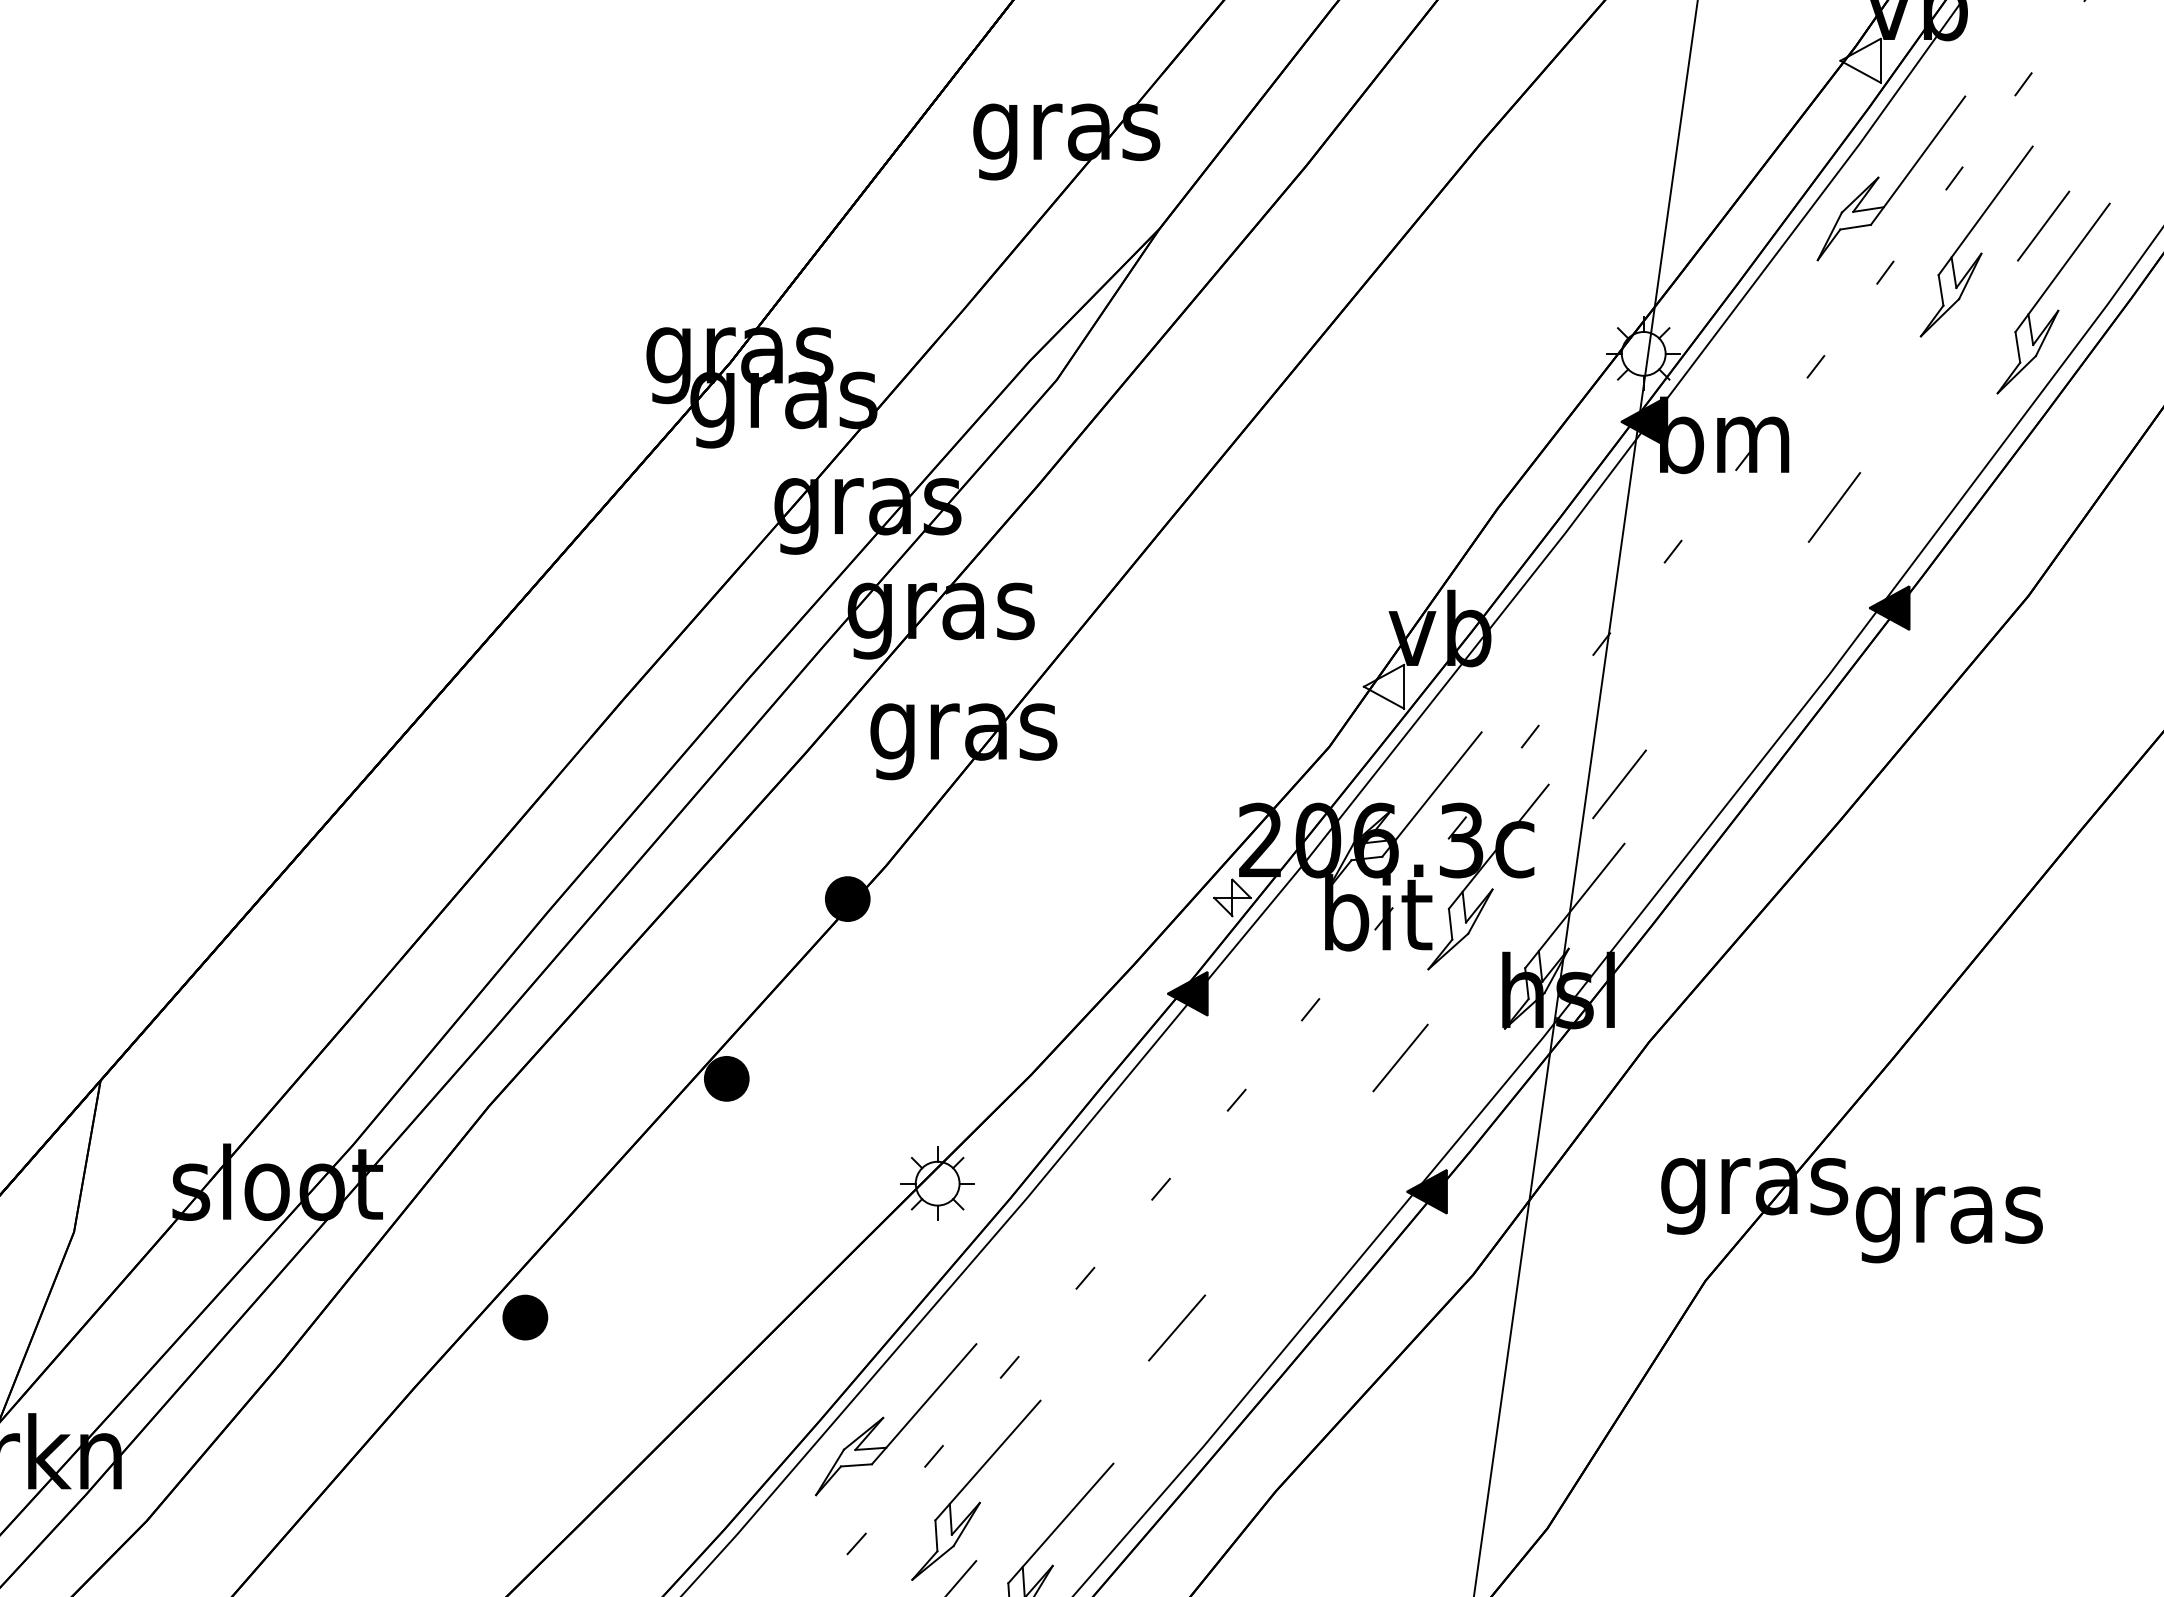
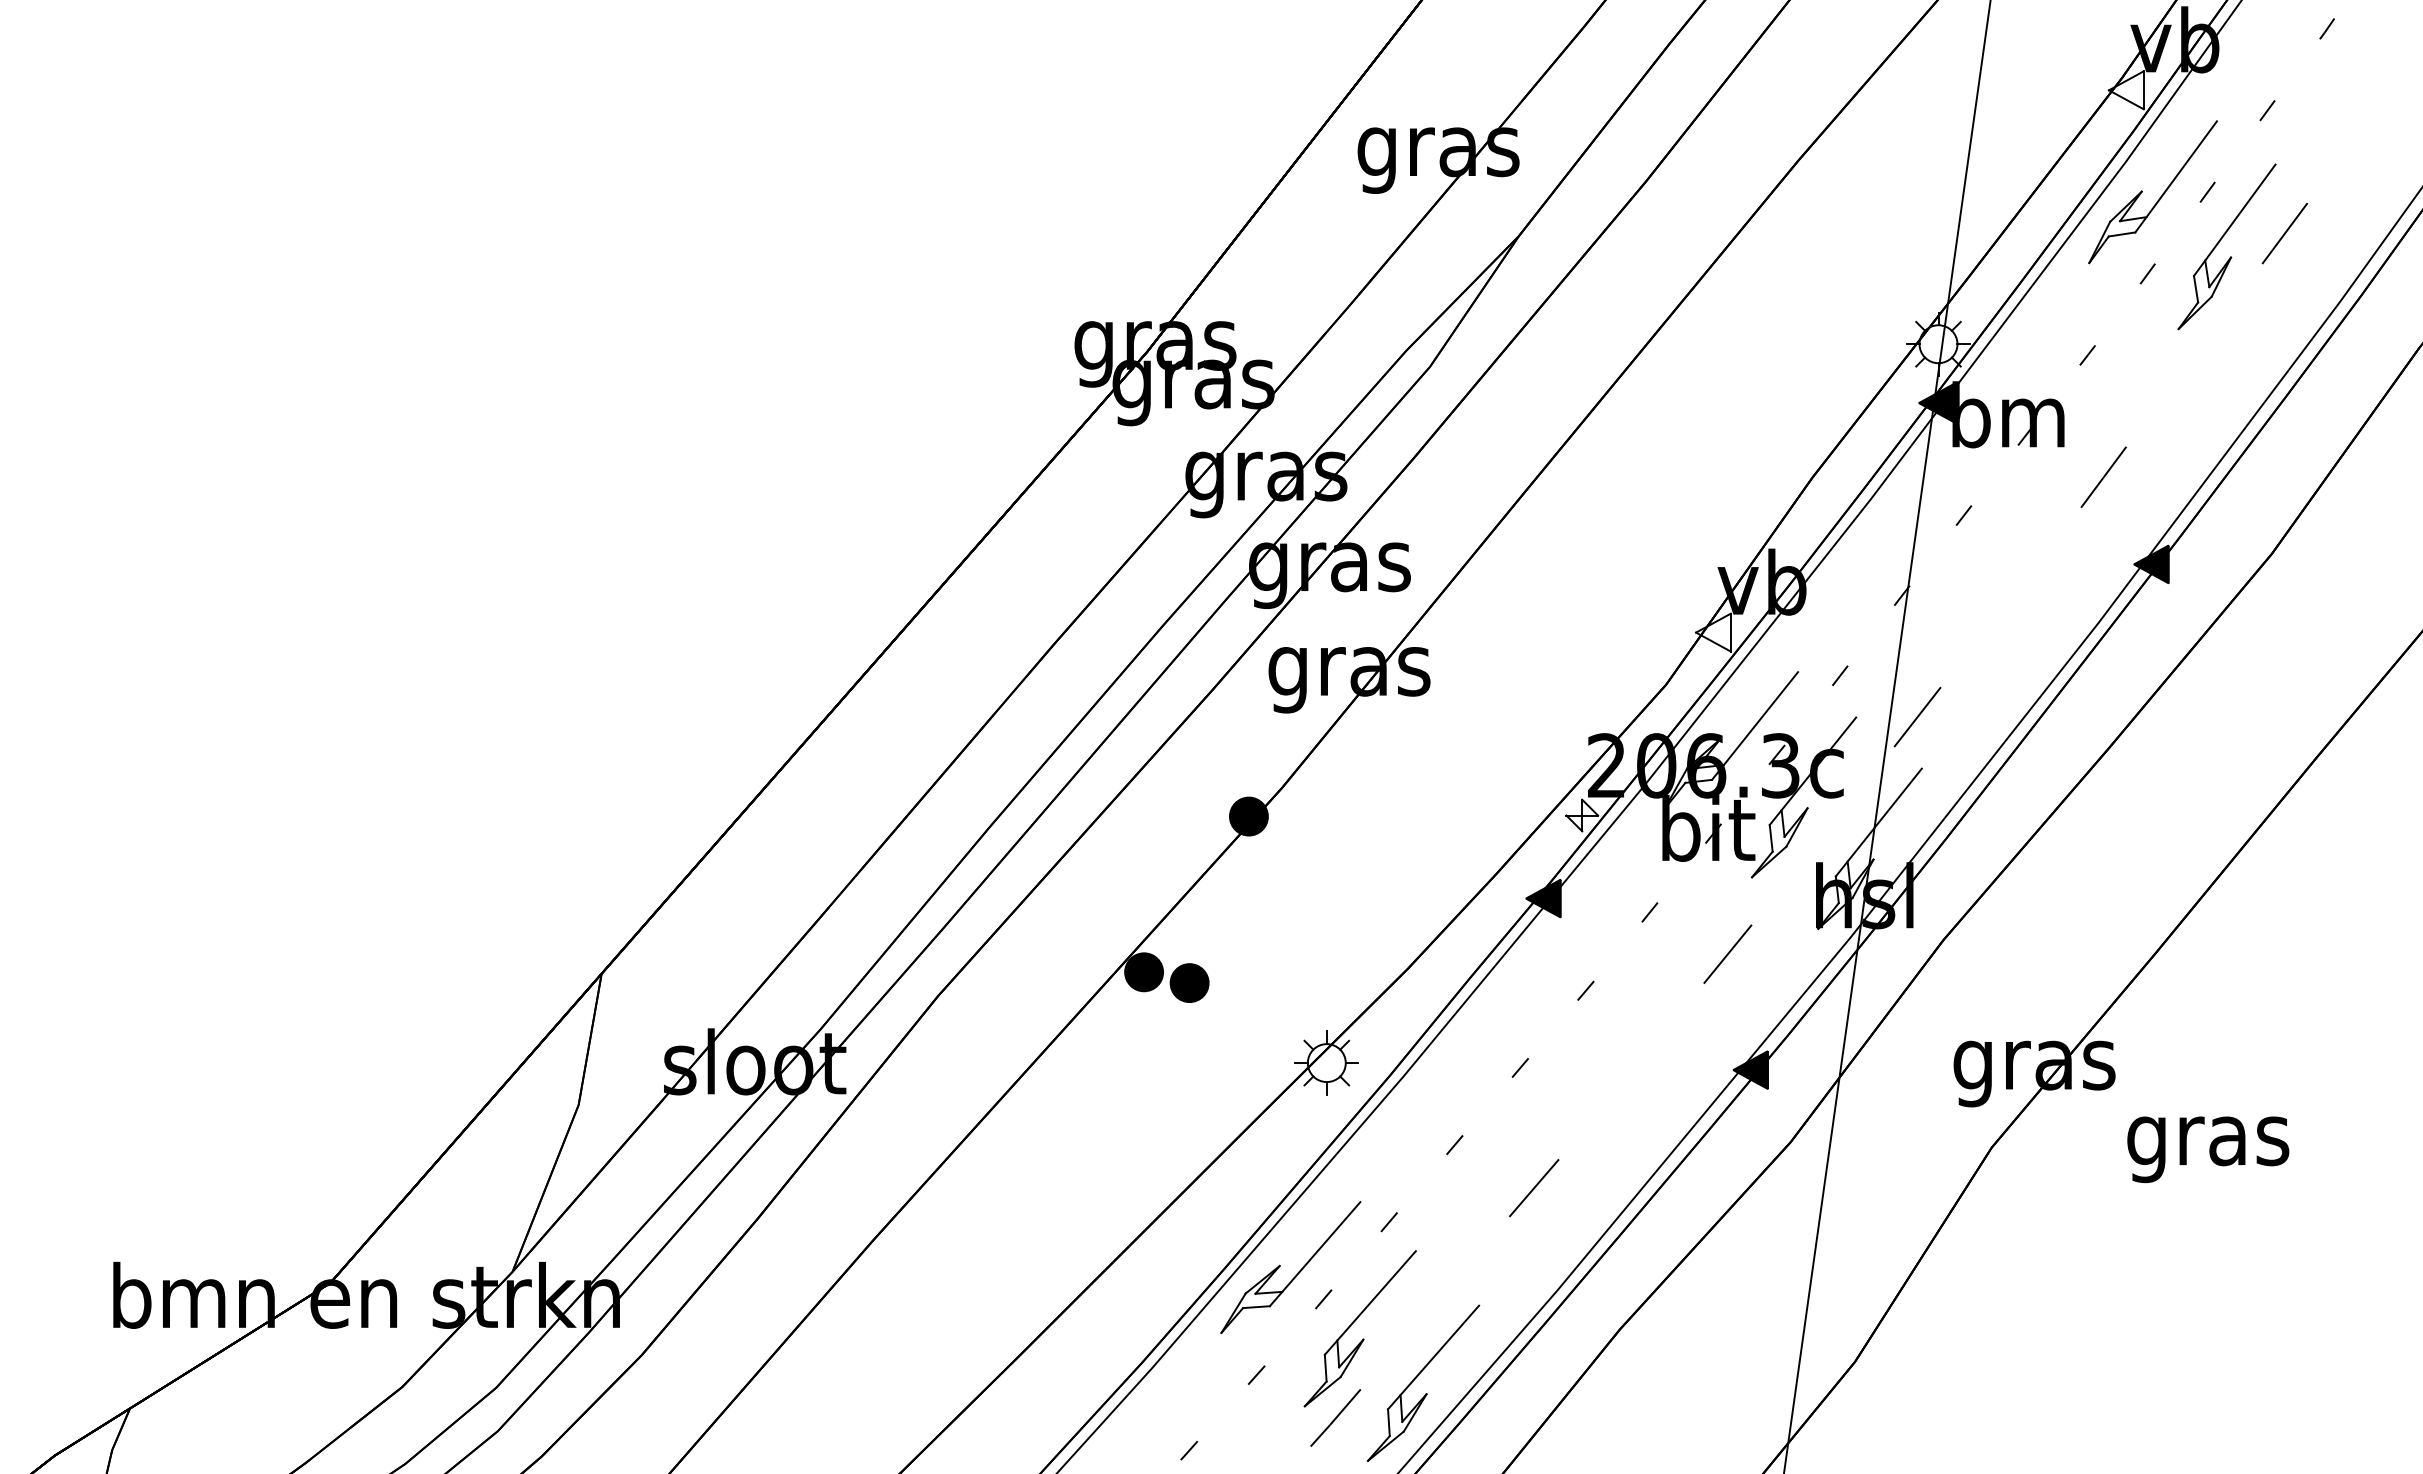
part: (2046, 291) -> (2287, 290), removed
text: (1949, 1224) -> (2208, 1149), moved
part: (525, 1316) -> (1189, 982), moved

